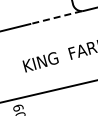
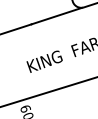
line: (55, 18) -> (56, 16), dashed -> solid

